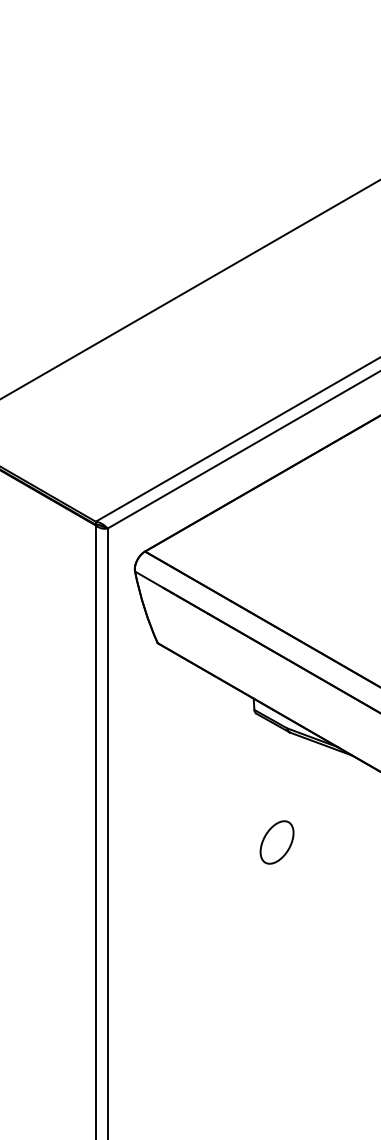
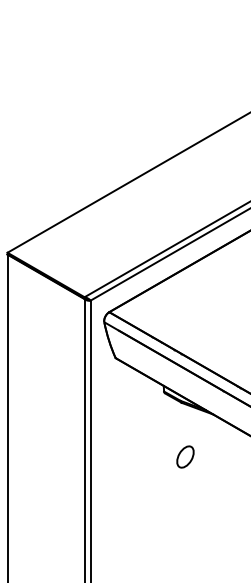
part: (277, 841) -> (185, 456), moved

